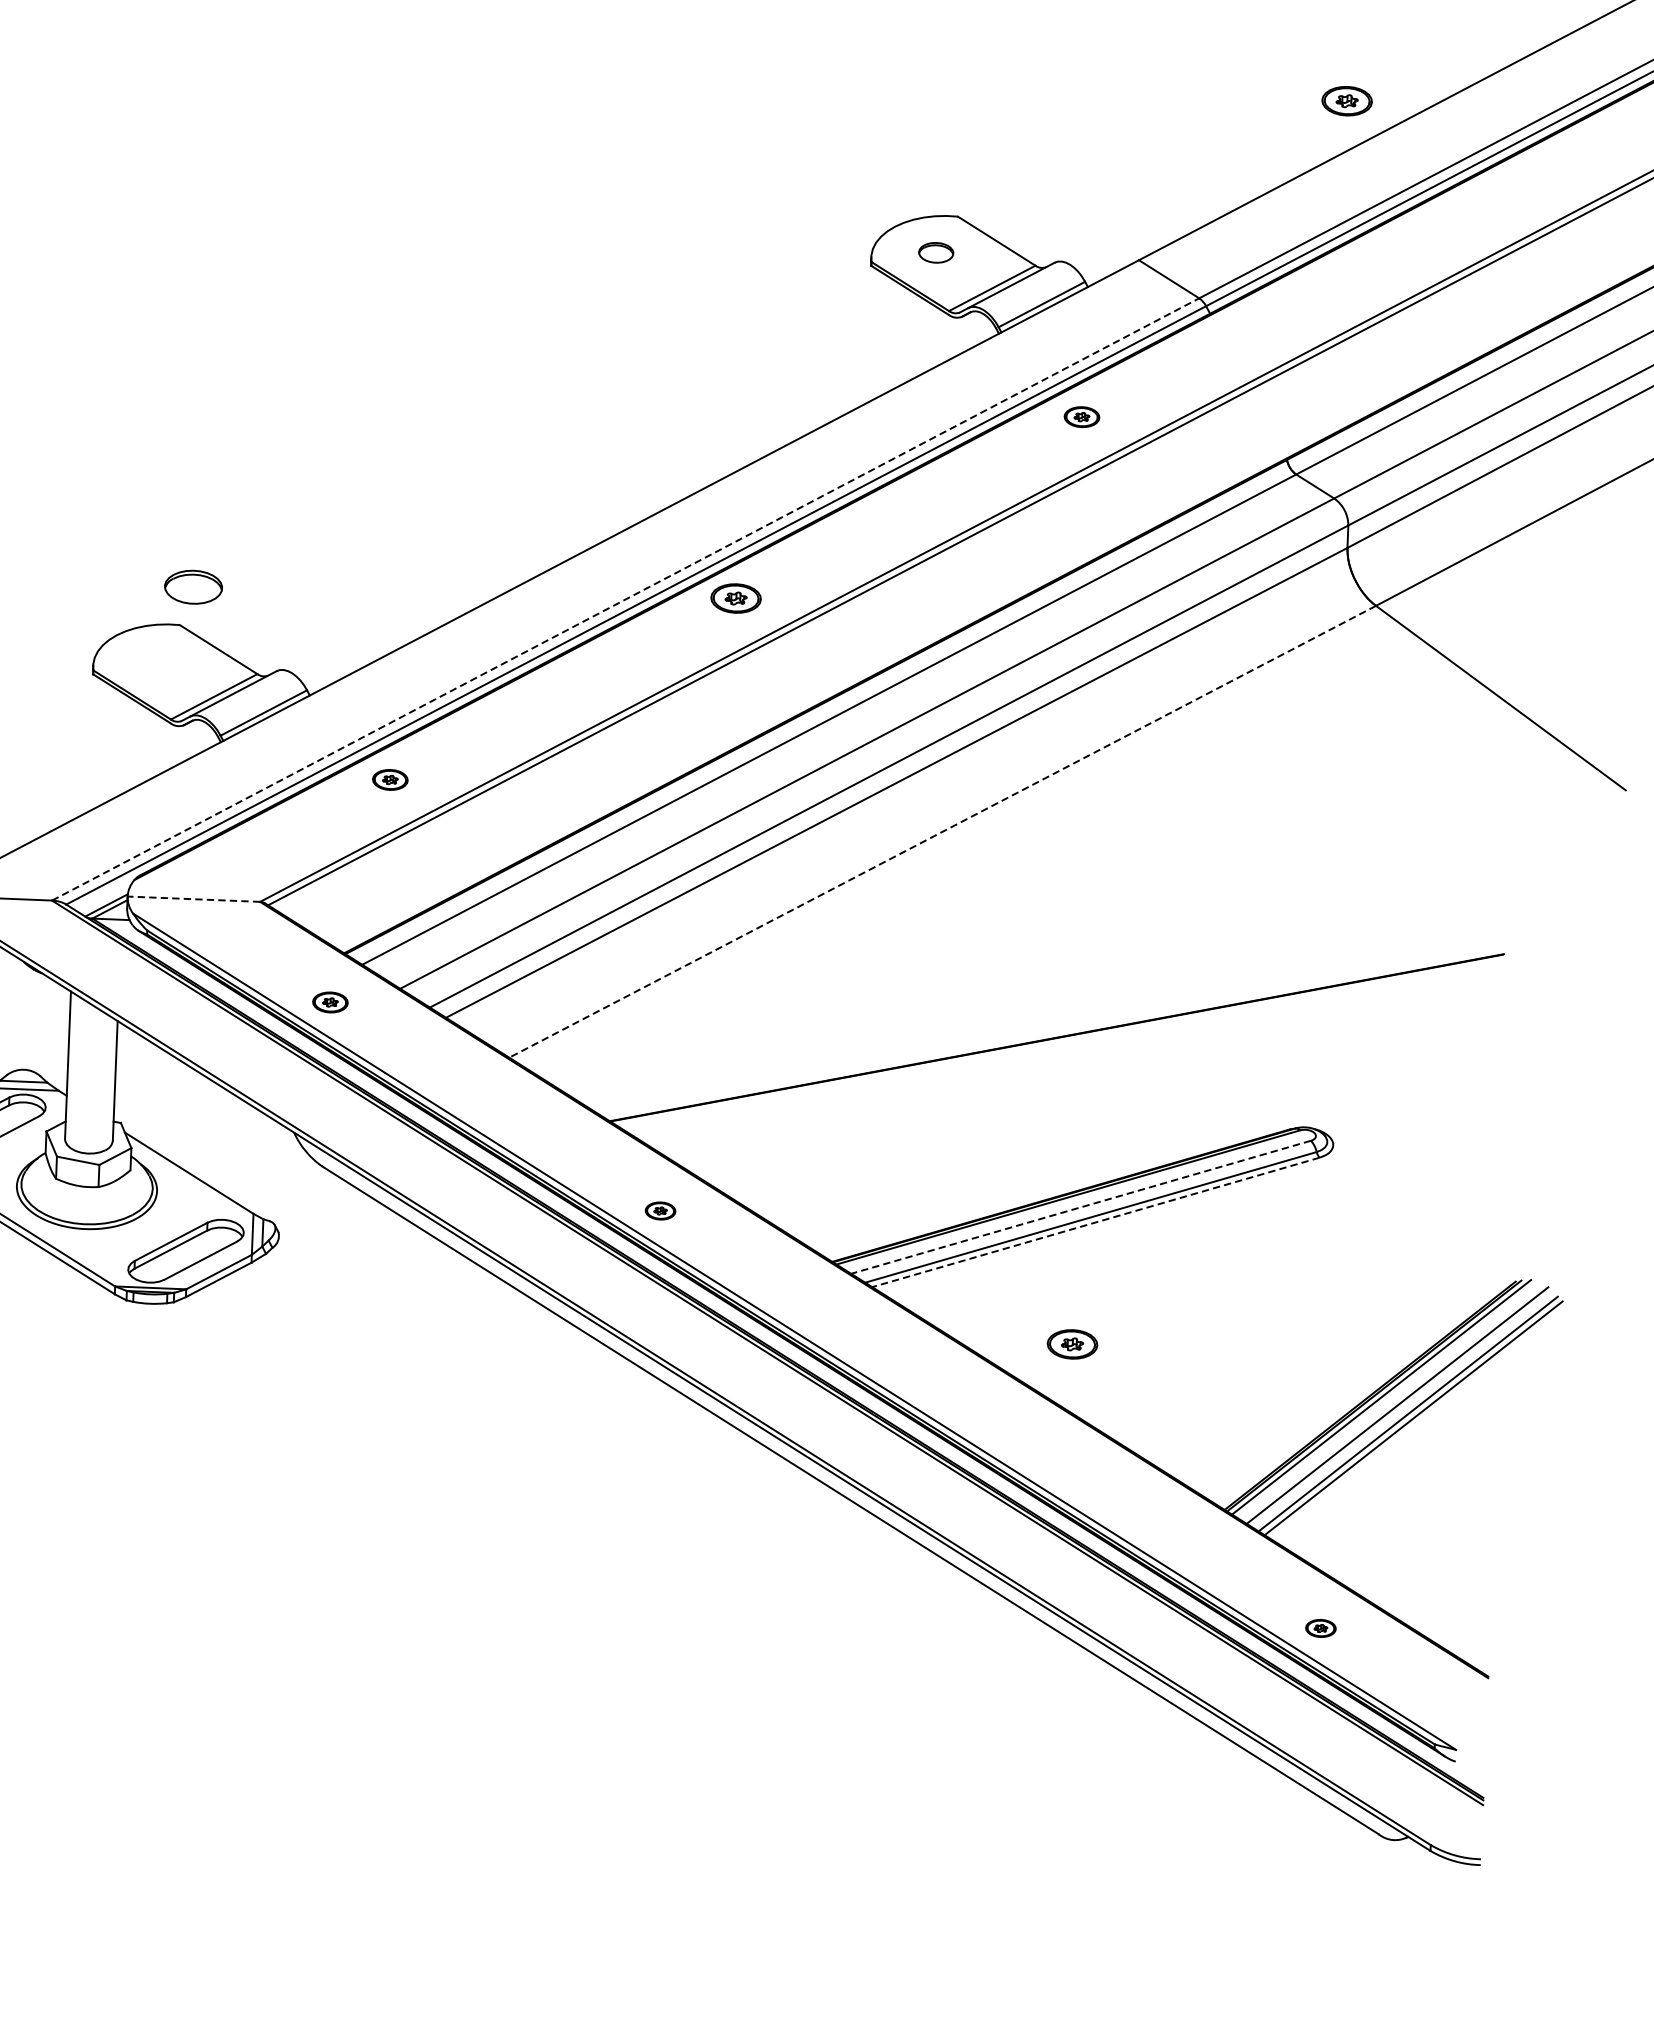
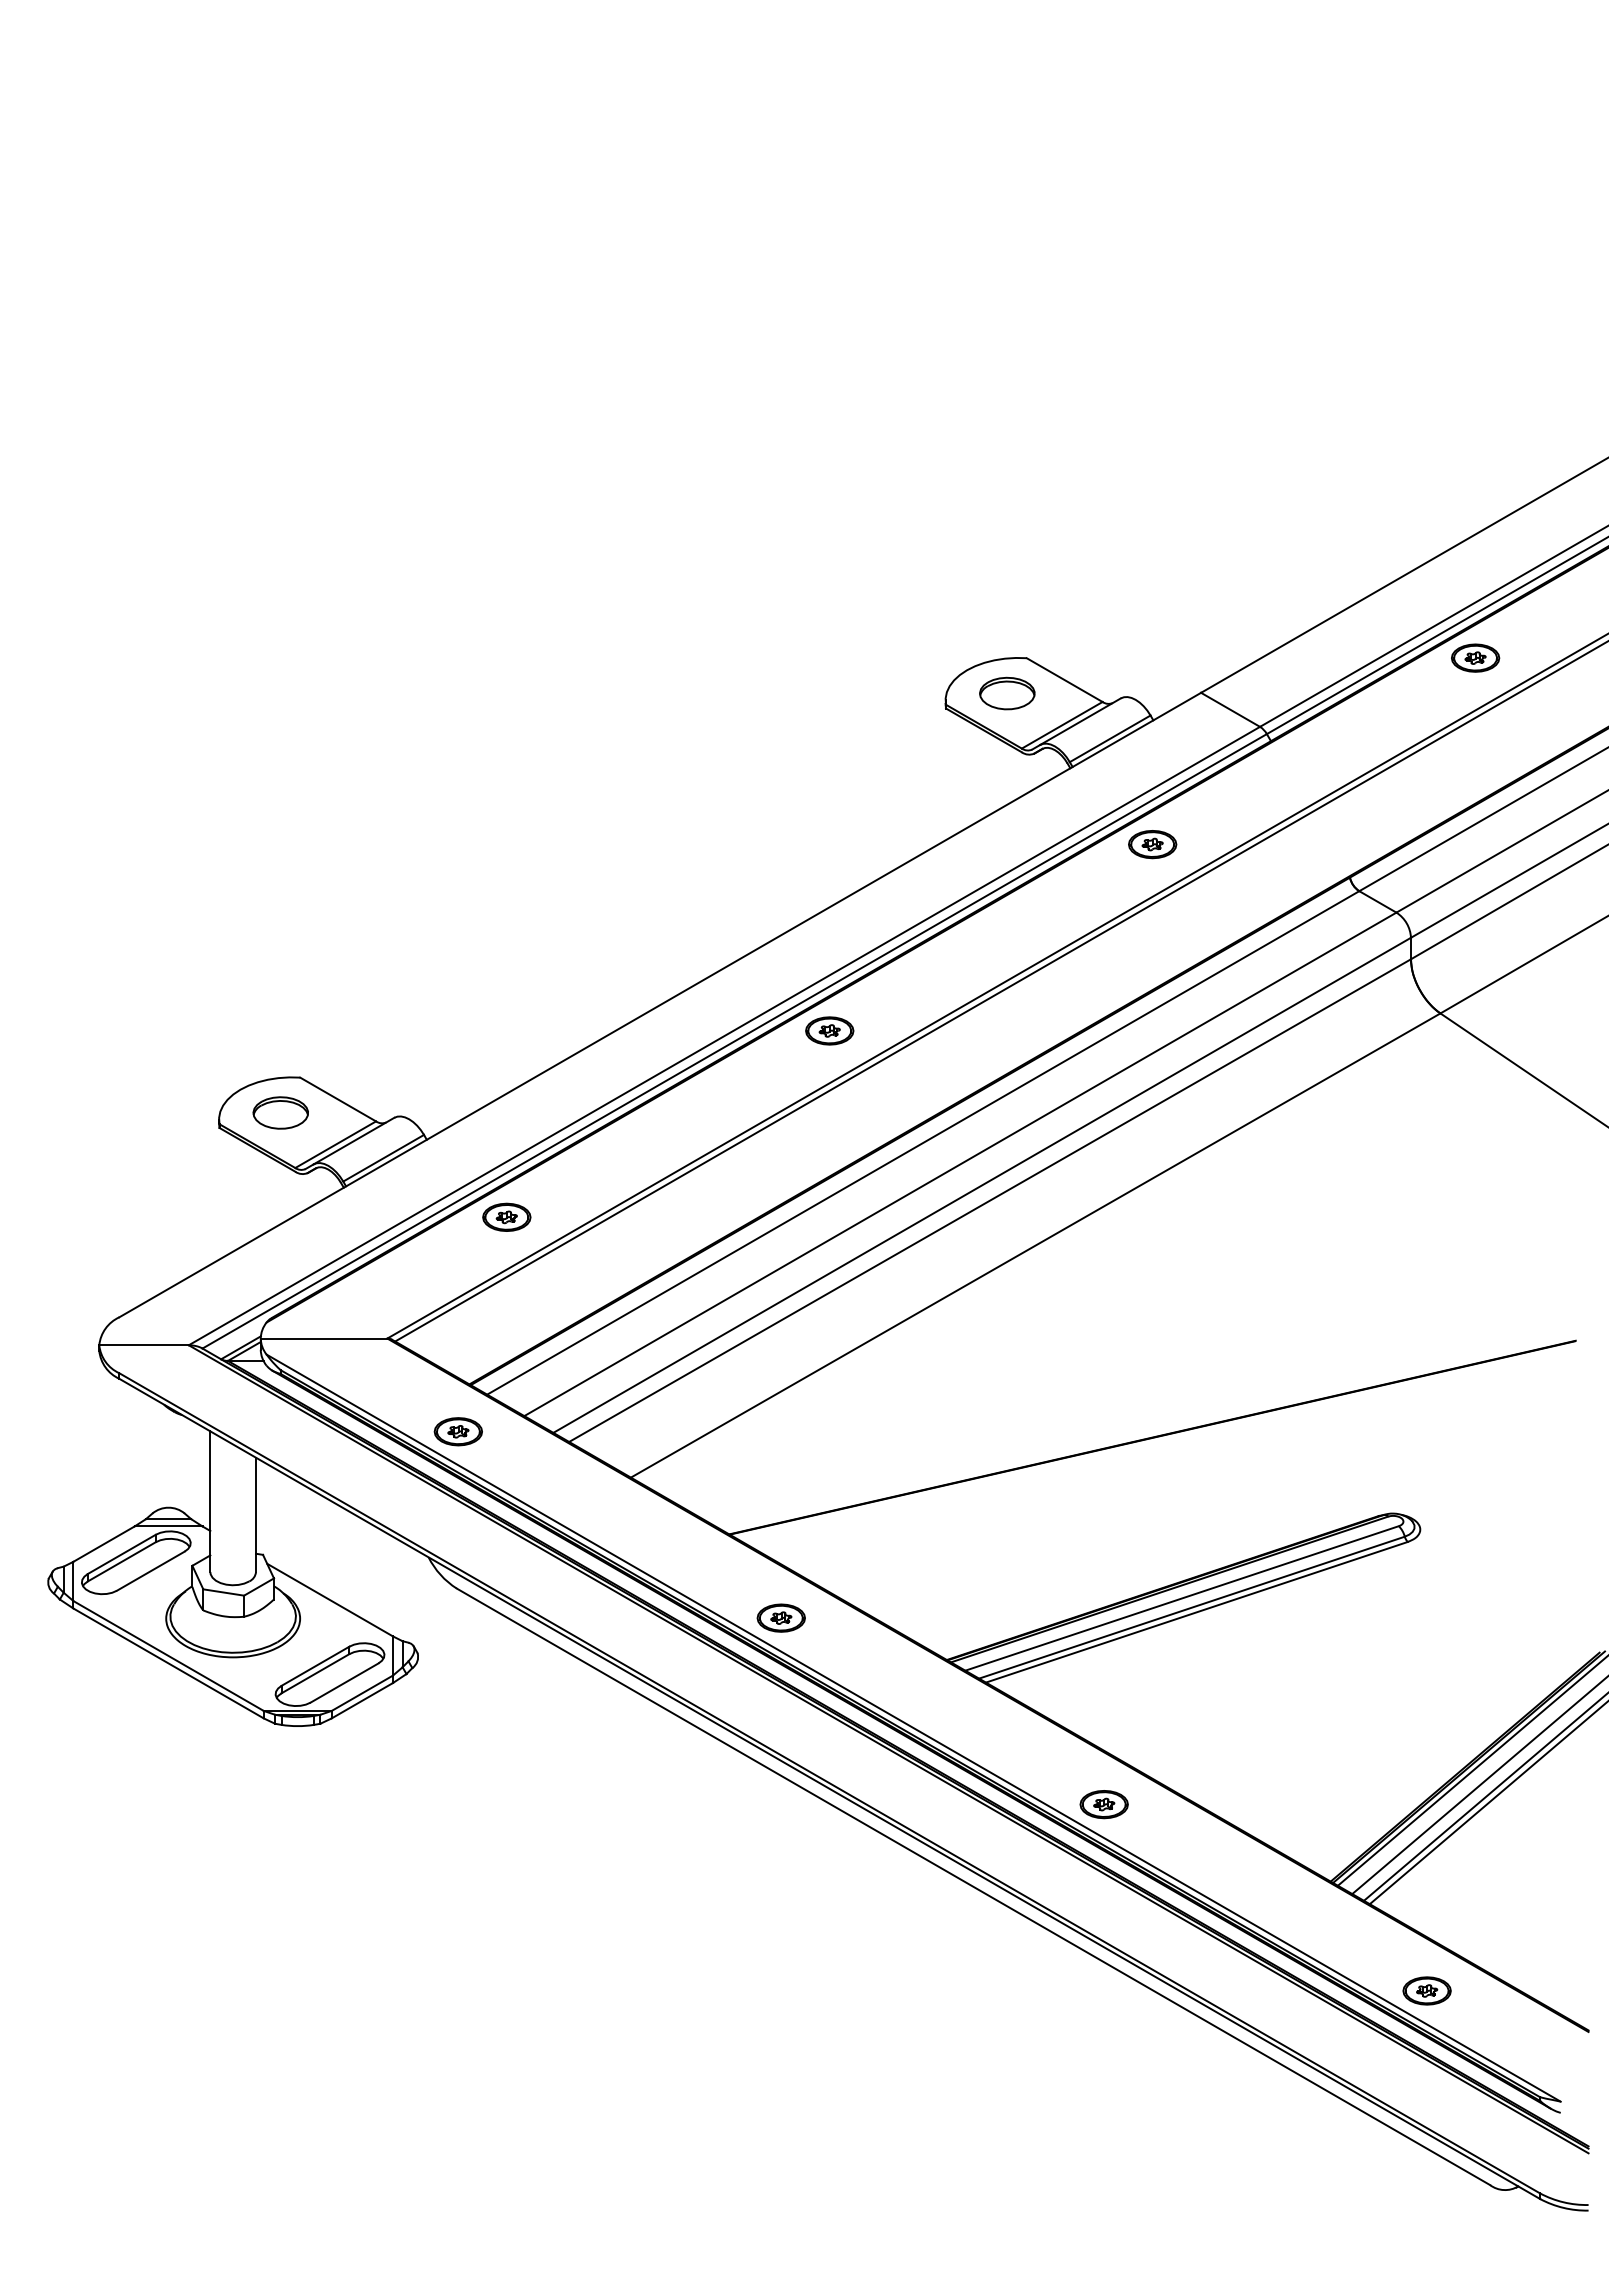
part: (1347, 100) -> (1475, 657), moved
part: (936, 252) -> (1007, 693), size x1.67
part: (1081, 416) -> (1152, 844), size x1.43
part: (193, 586) -> (280, 1112), moved
line: (625, 598) -> (724, 1035), dashed -> solid
part: (389, 779) -> (506, 1216), size x1.43
line: (942, 831) -> (1035, 1245), dashed -> solid
line: (193, 899) -> (323, 1338), dashed -> solid
part: (329, 1002) -> (457, 1431), size x1.43
line: (1080, 1207) -> (1181, 1598), dashed -> solid
part: (659, 1210) -> (780, 1617), size x1.67
line: (1095, 1222) -> (1196, 1612), dashed -> solid
part: (1071, 1344) -> (1103, 1804), moved
part: (1320, 1627) -> (1426, 1990), size x1.67

